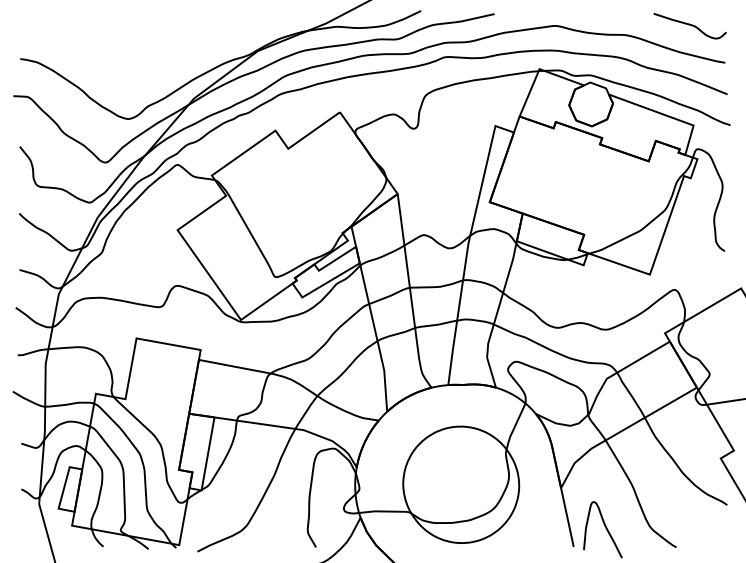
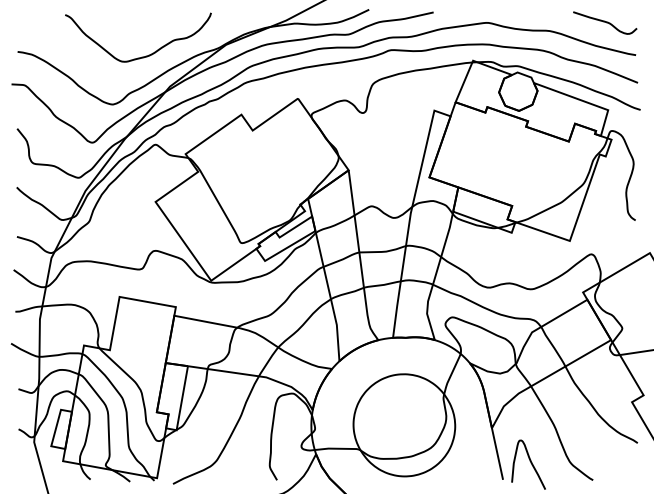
curve: (161, 64) -> (141, 56), added

